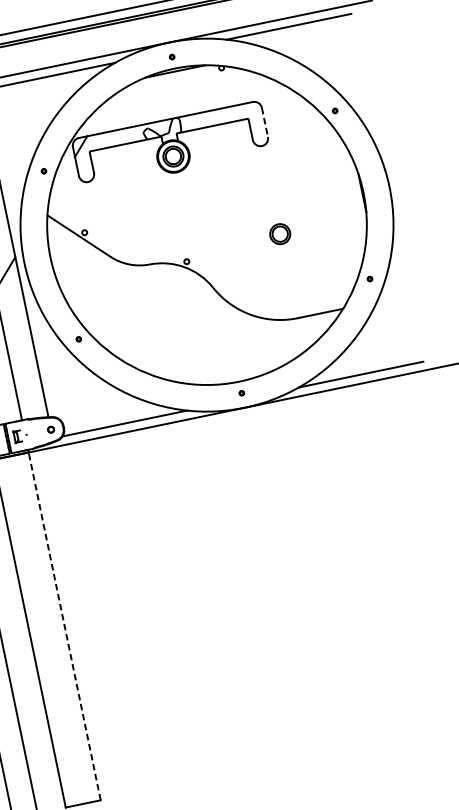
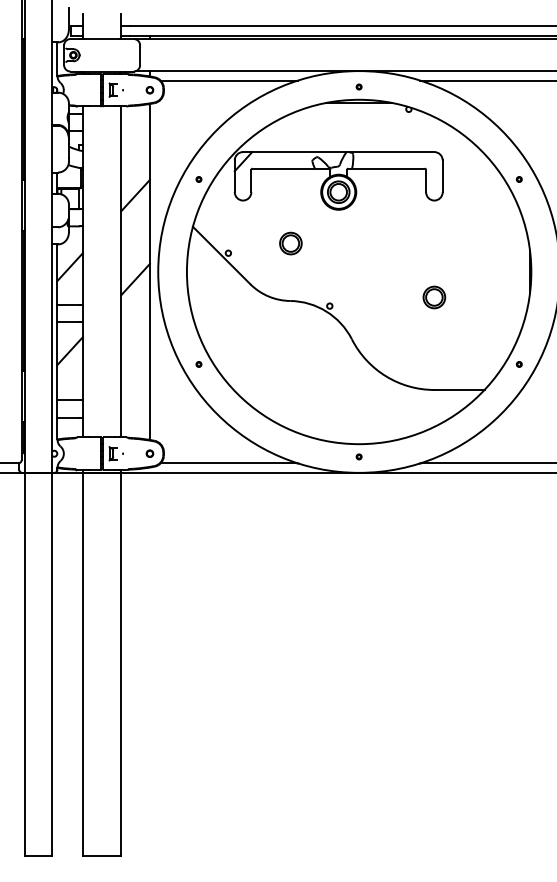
line: (264, 122) -> (442, 176), dashed -> solid
part: (139, 212) -> (290, 243), added
line: (64, 625) -> (121, 663), dashed -> solid

